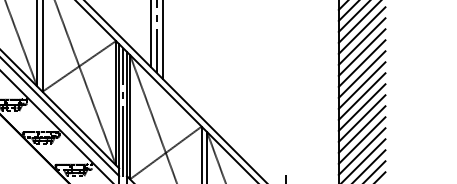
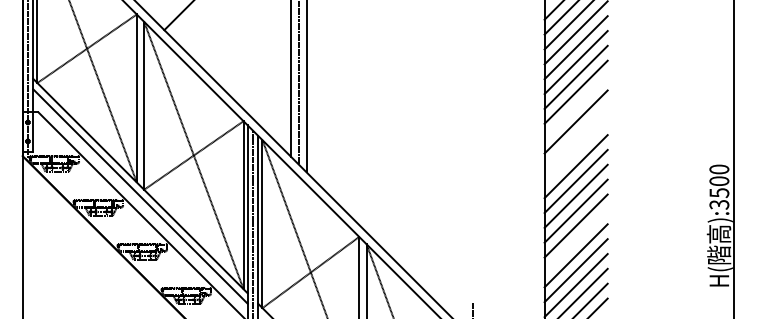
line: (361, 30) -> (575, 106), removed
line: (361, 52) -> (575, 136), removed
line: (361, 63) -> (575, 151), removed
line: (361, 129) -> (575, 240), removed

